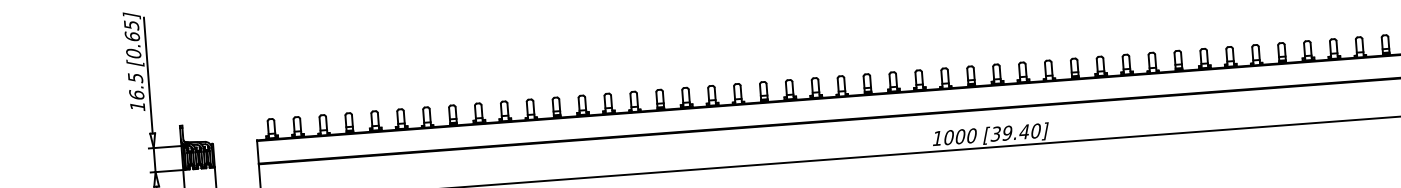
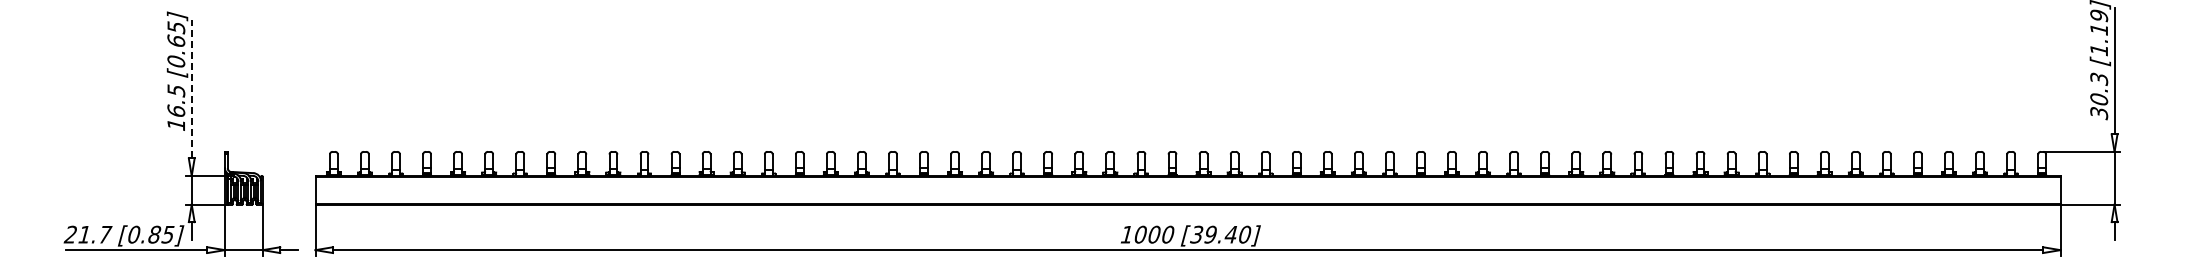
line: (148, 75) -> (191, 88), solid -> dashed

